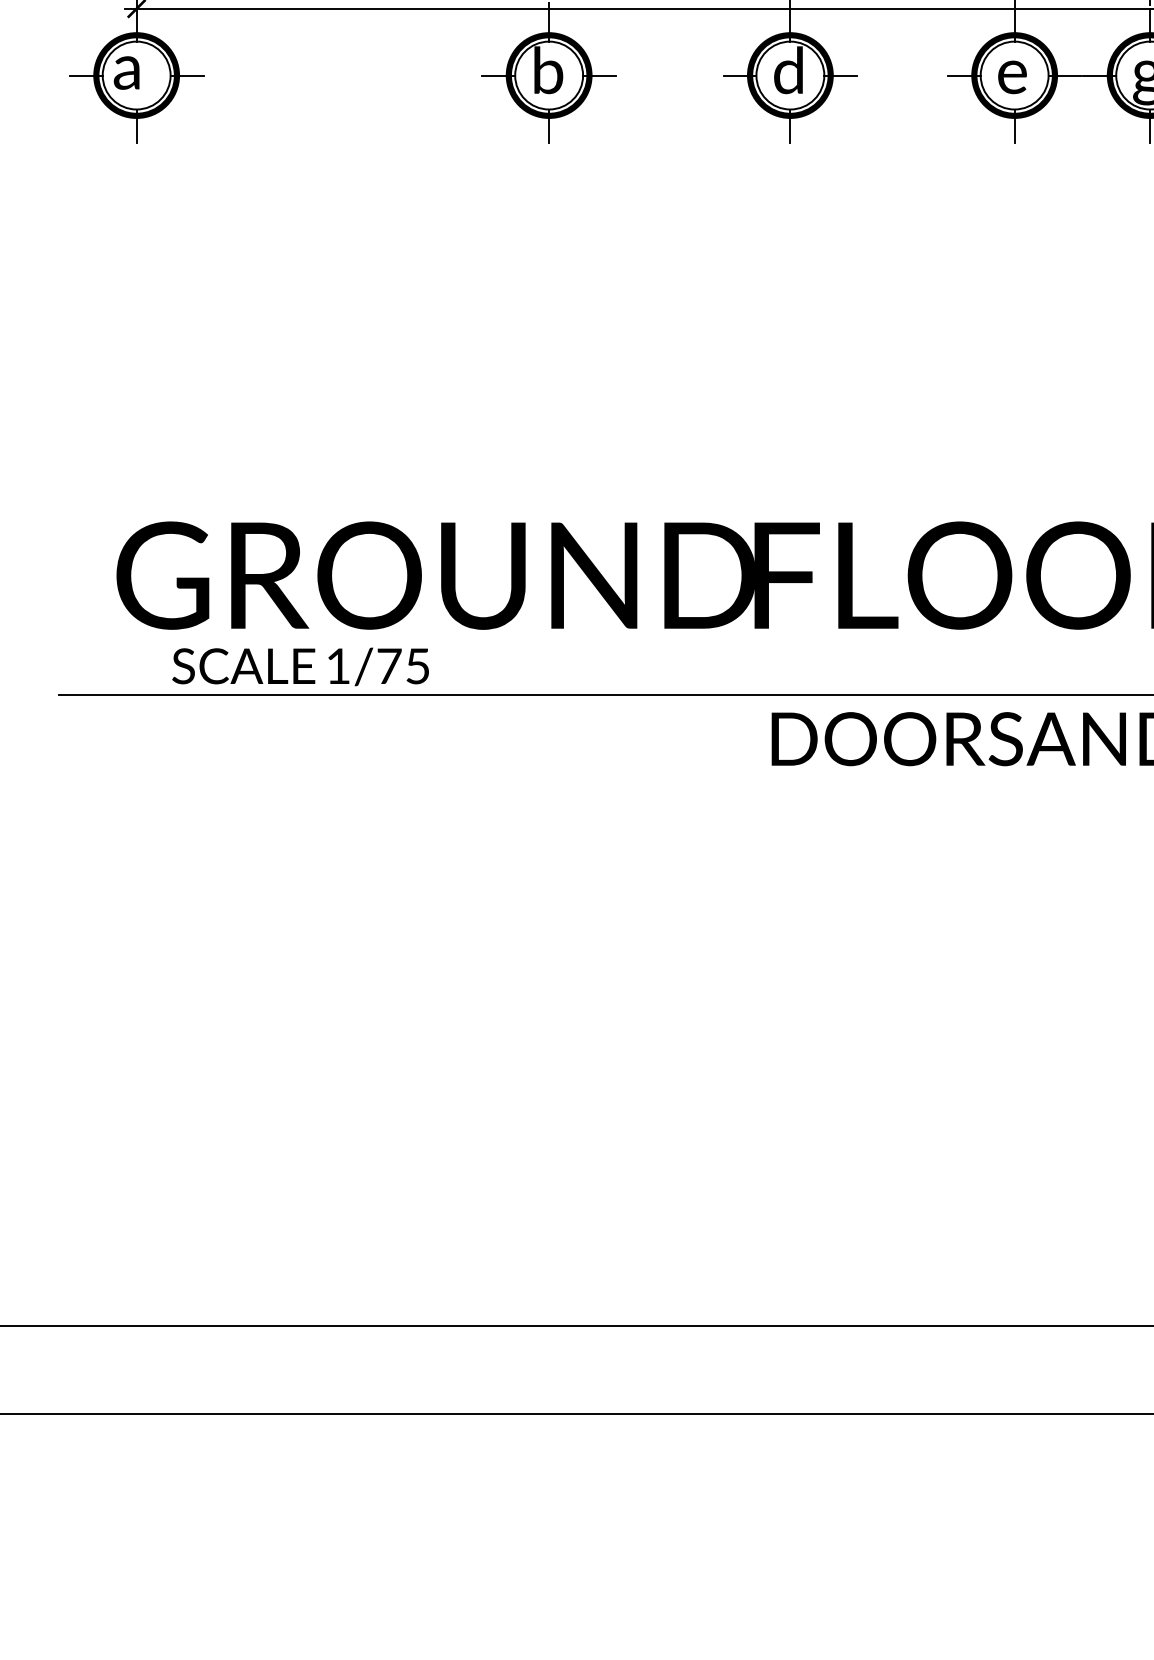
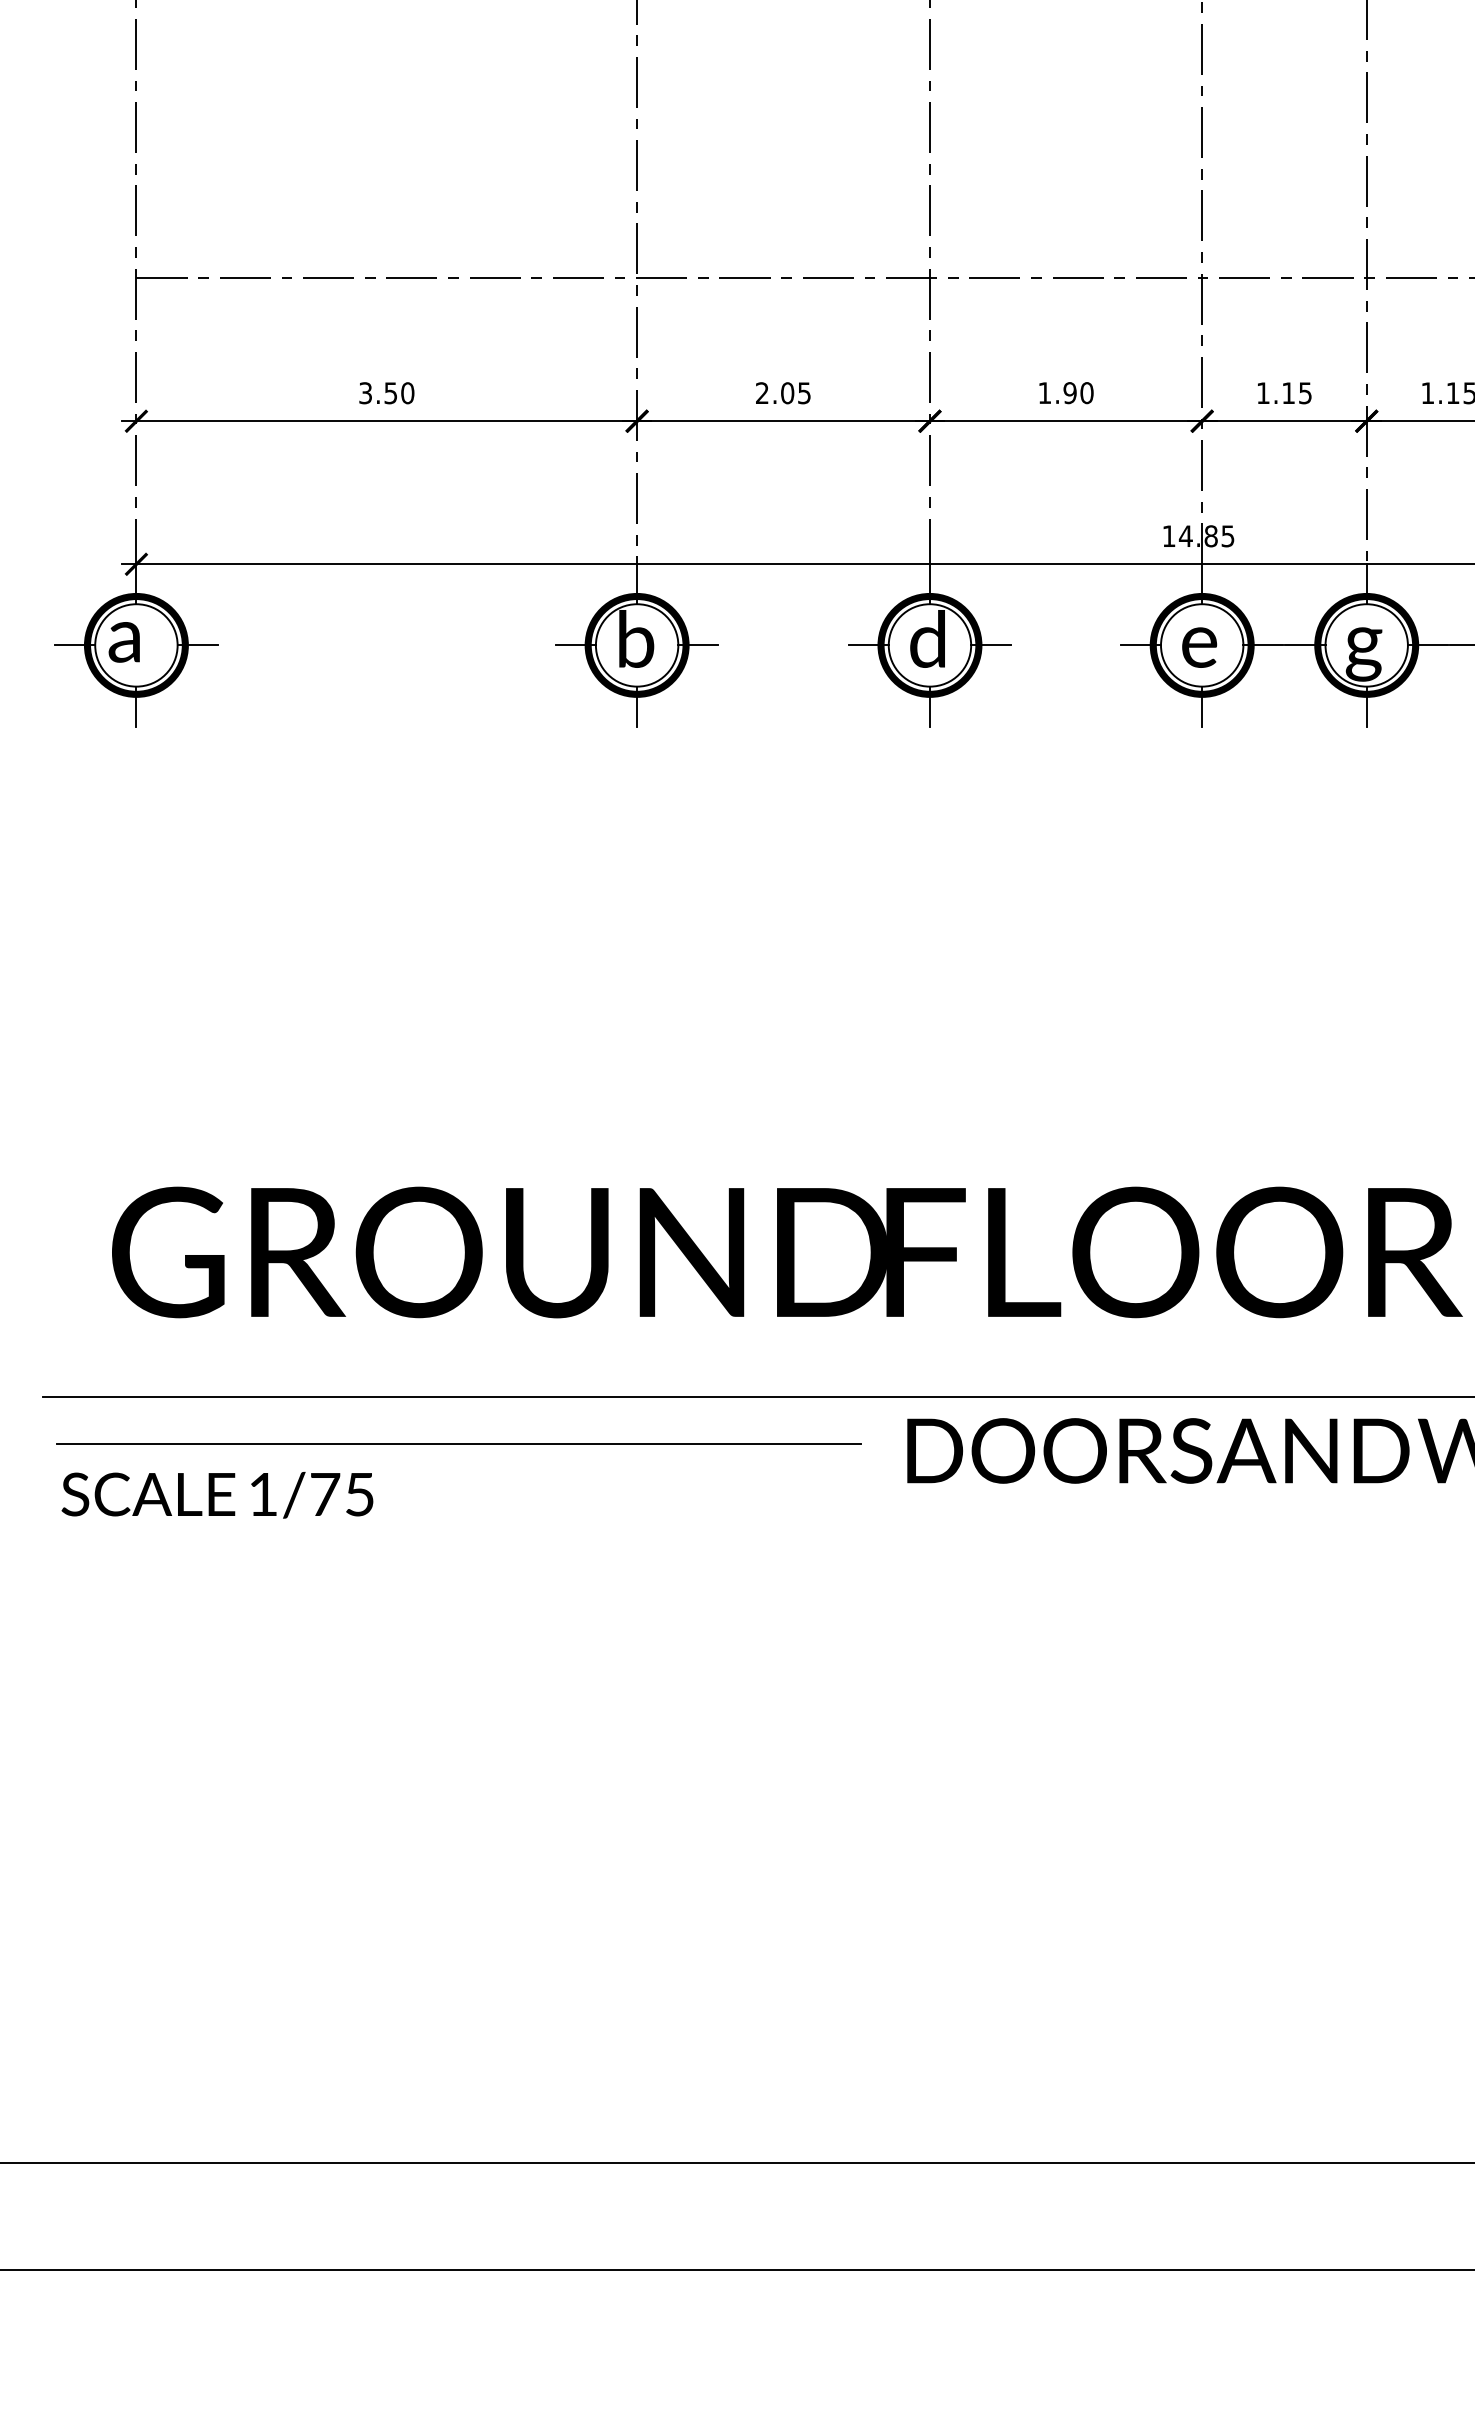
text: (300, 667) -> (217, 1495), moved
line: (401, 733) -> (458, 1443), added

